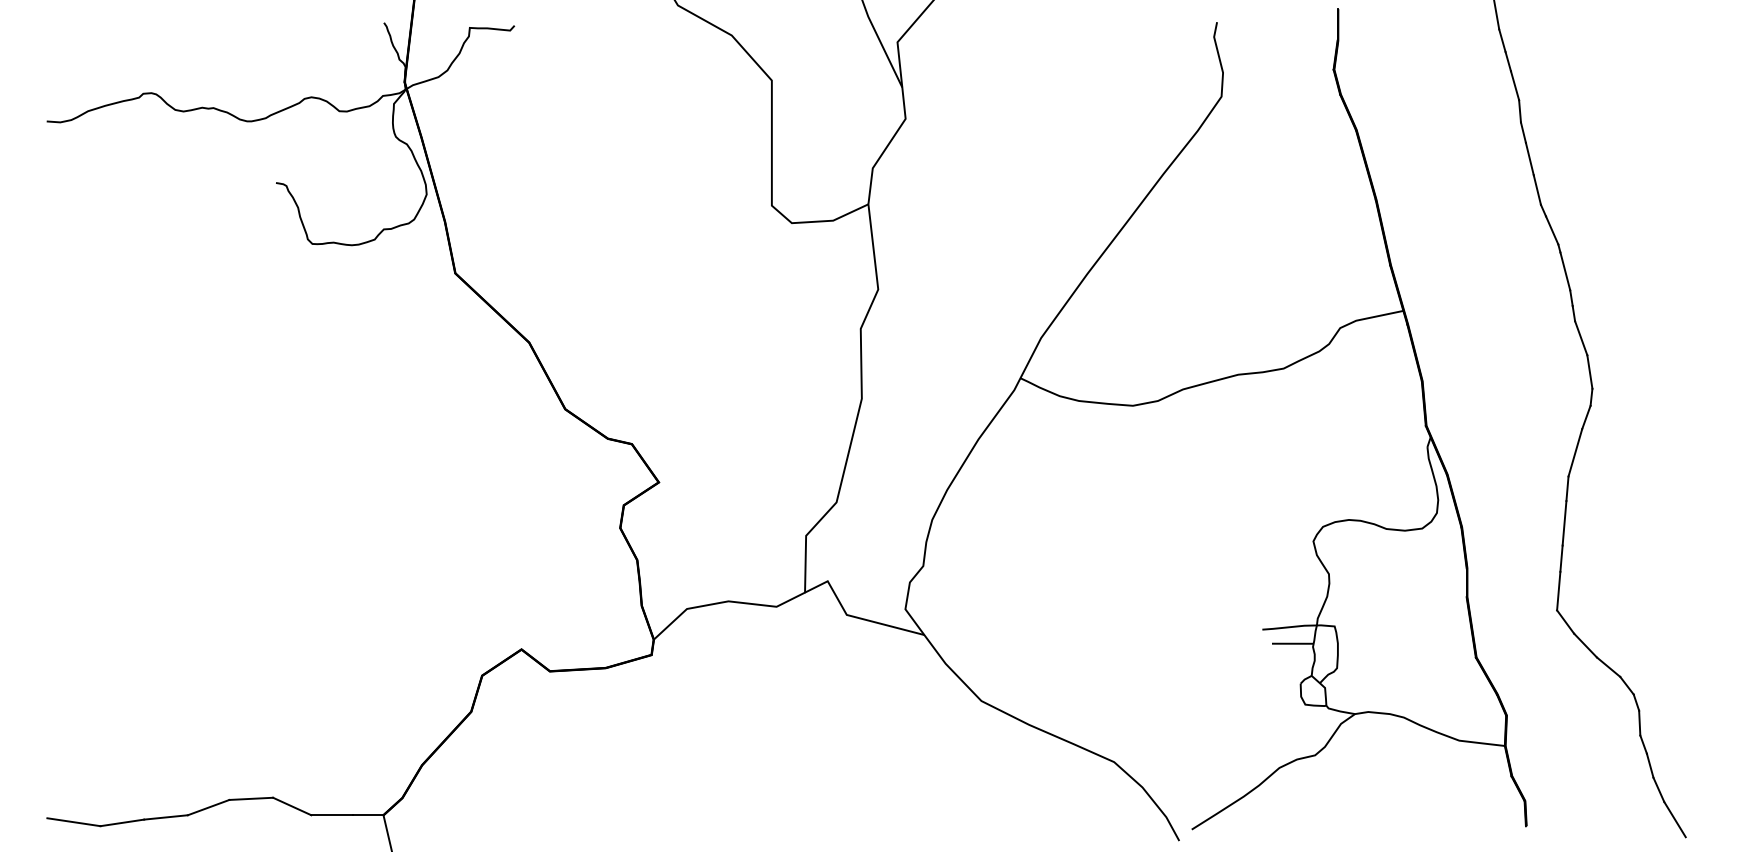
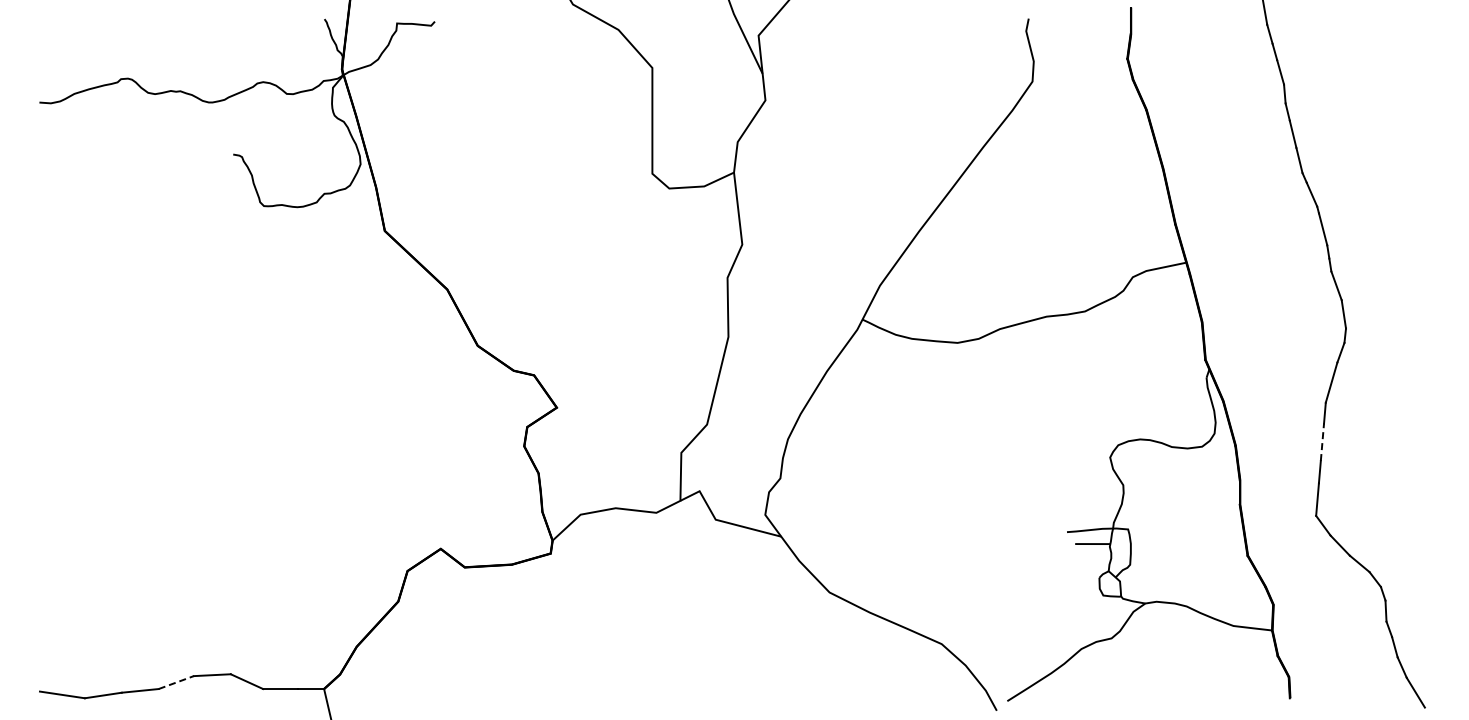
line: (1564, 523) -> (1322, 442), solid -> dashed
line: (208, 807) -> (176, 682), solid -> dashed

